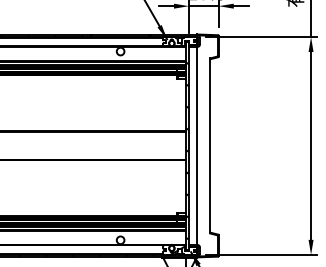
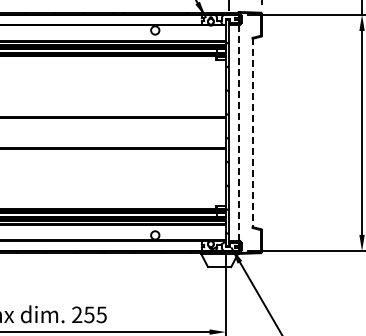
line: (197, 145) -> (238, 132), solid -> dashed
line: (210, 146) -> (252, 133), solid -> dashed

